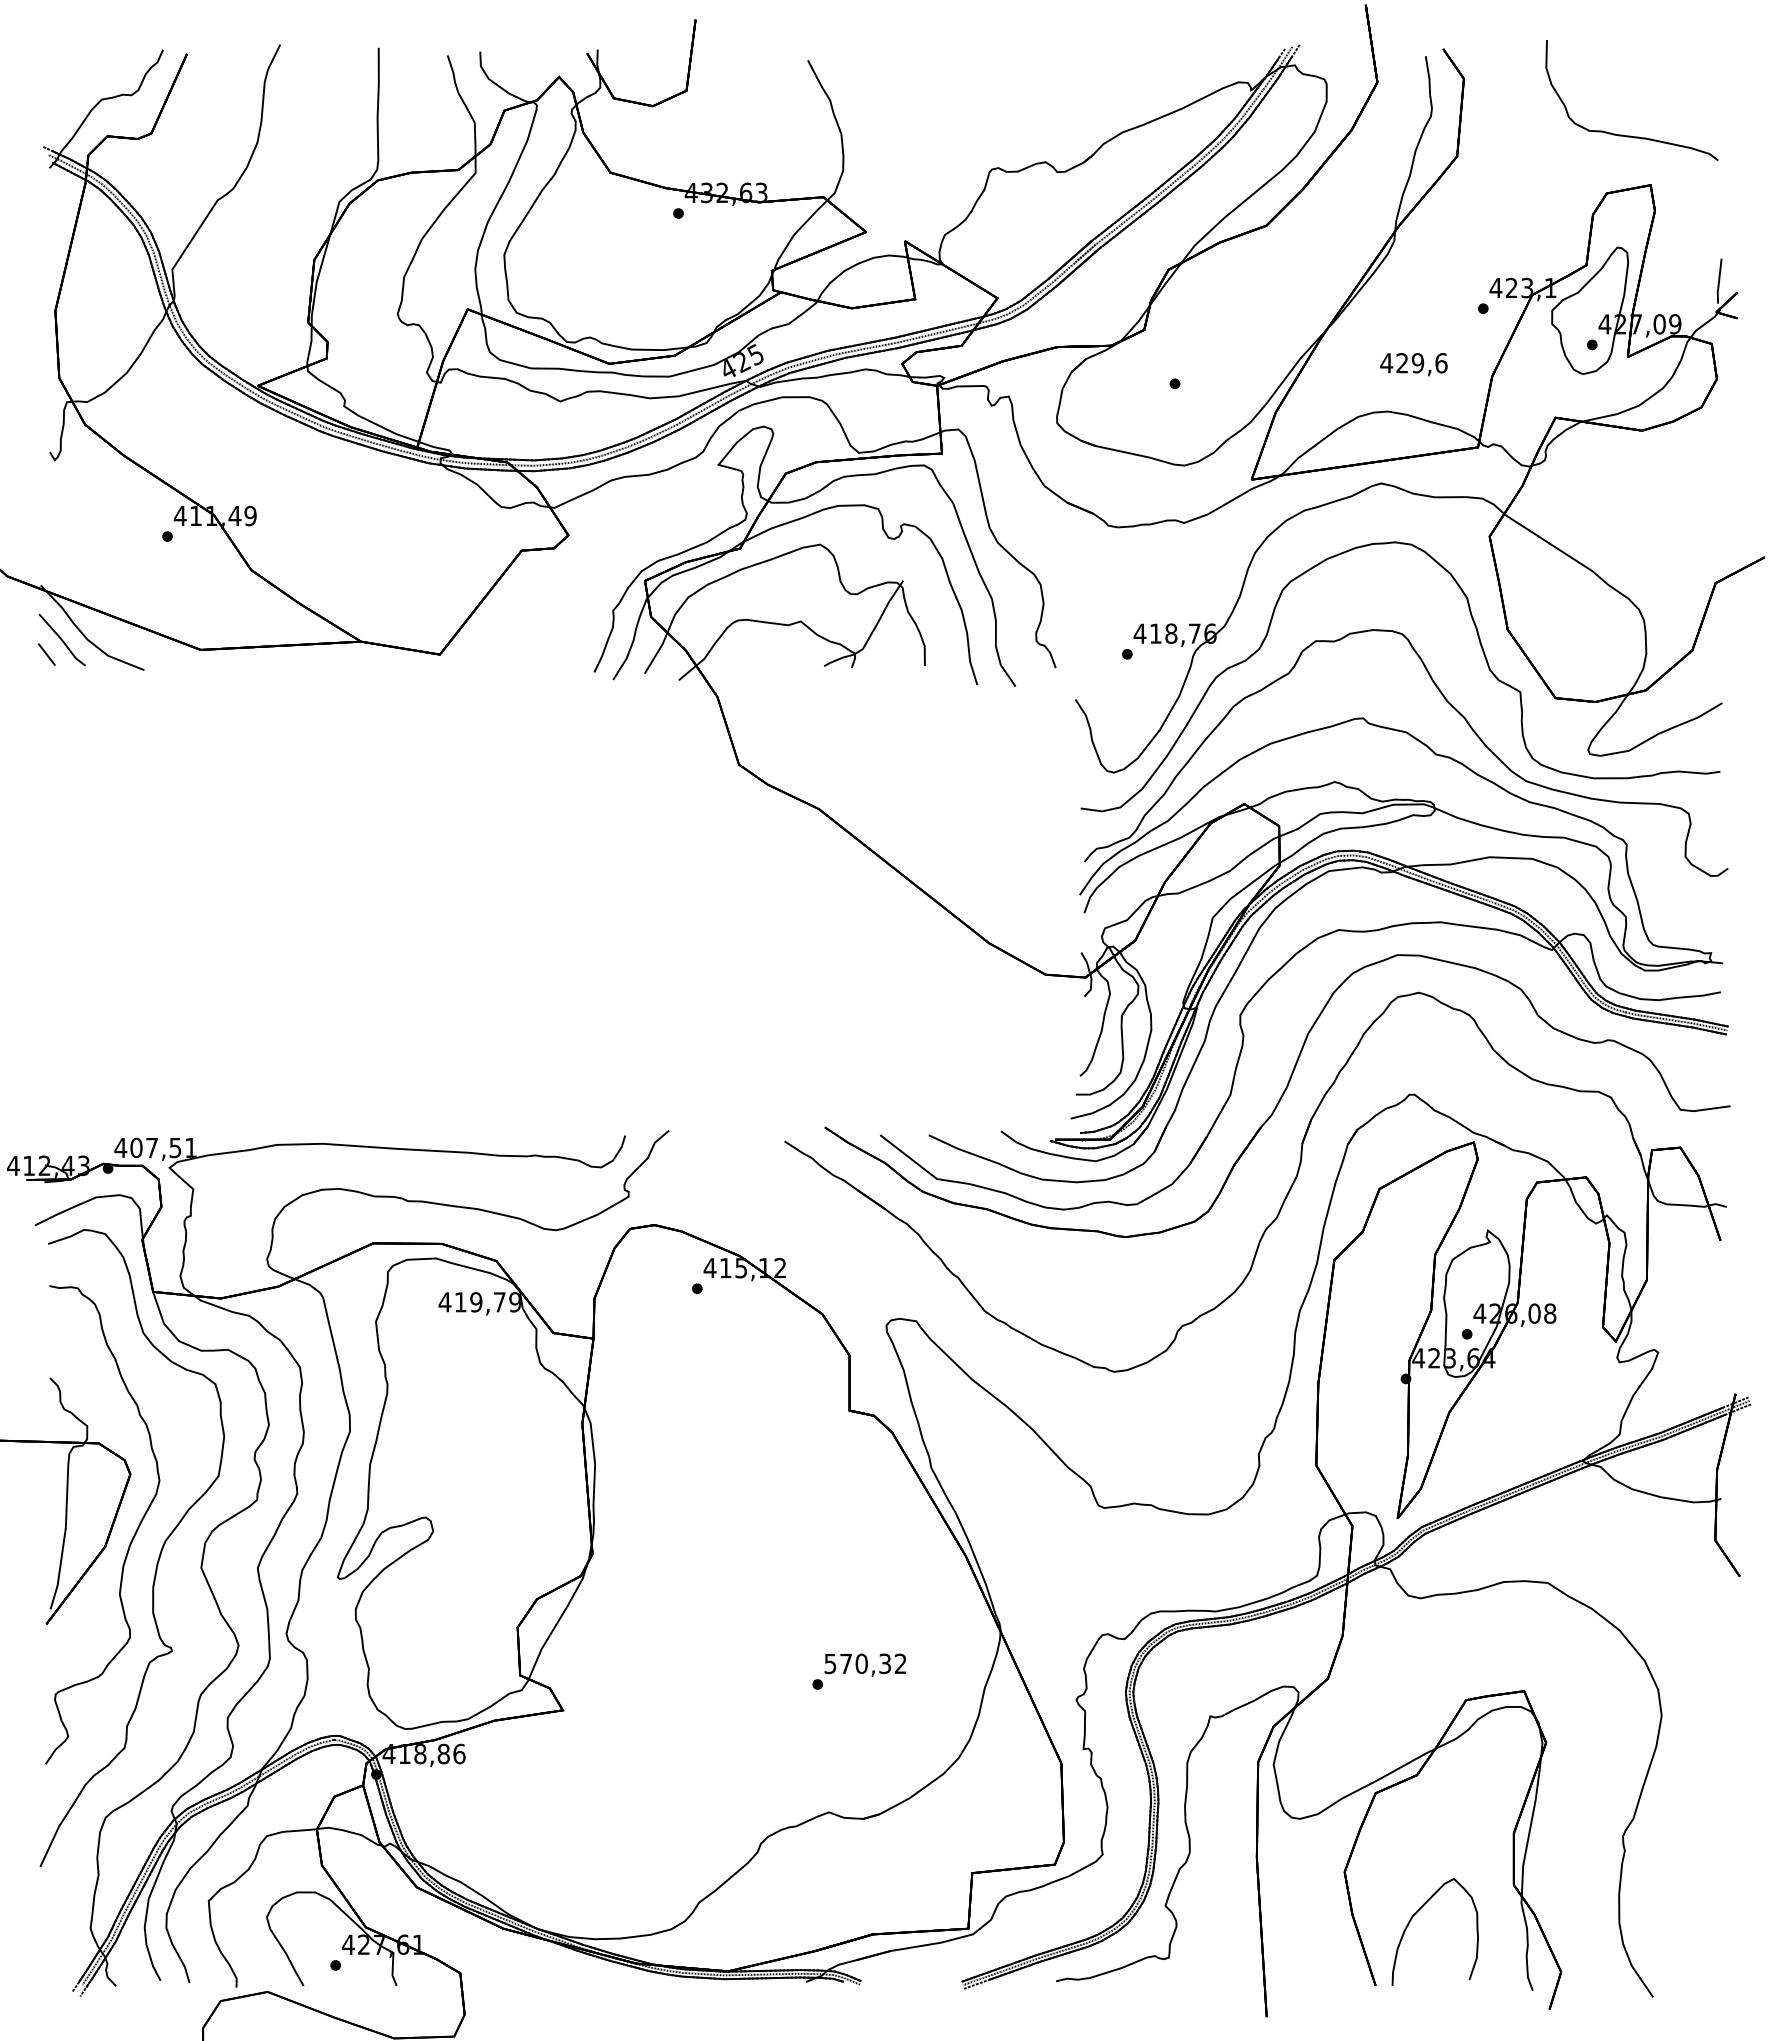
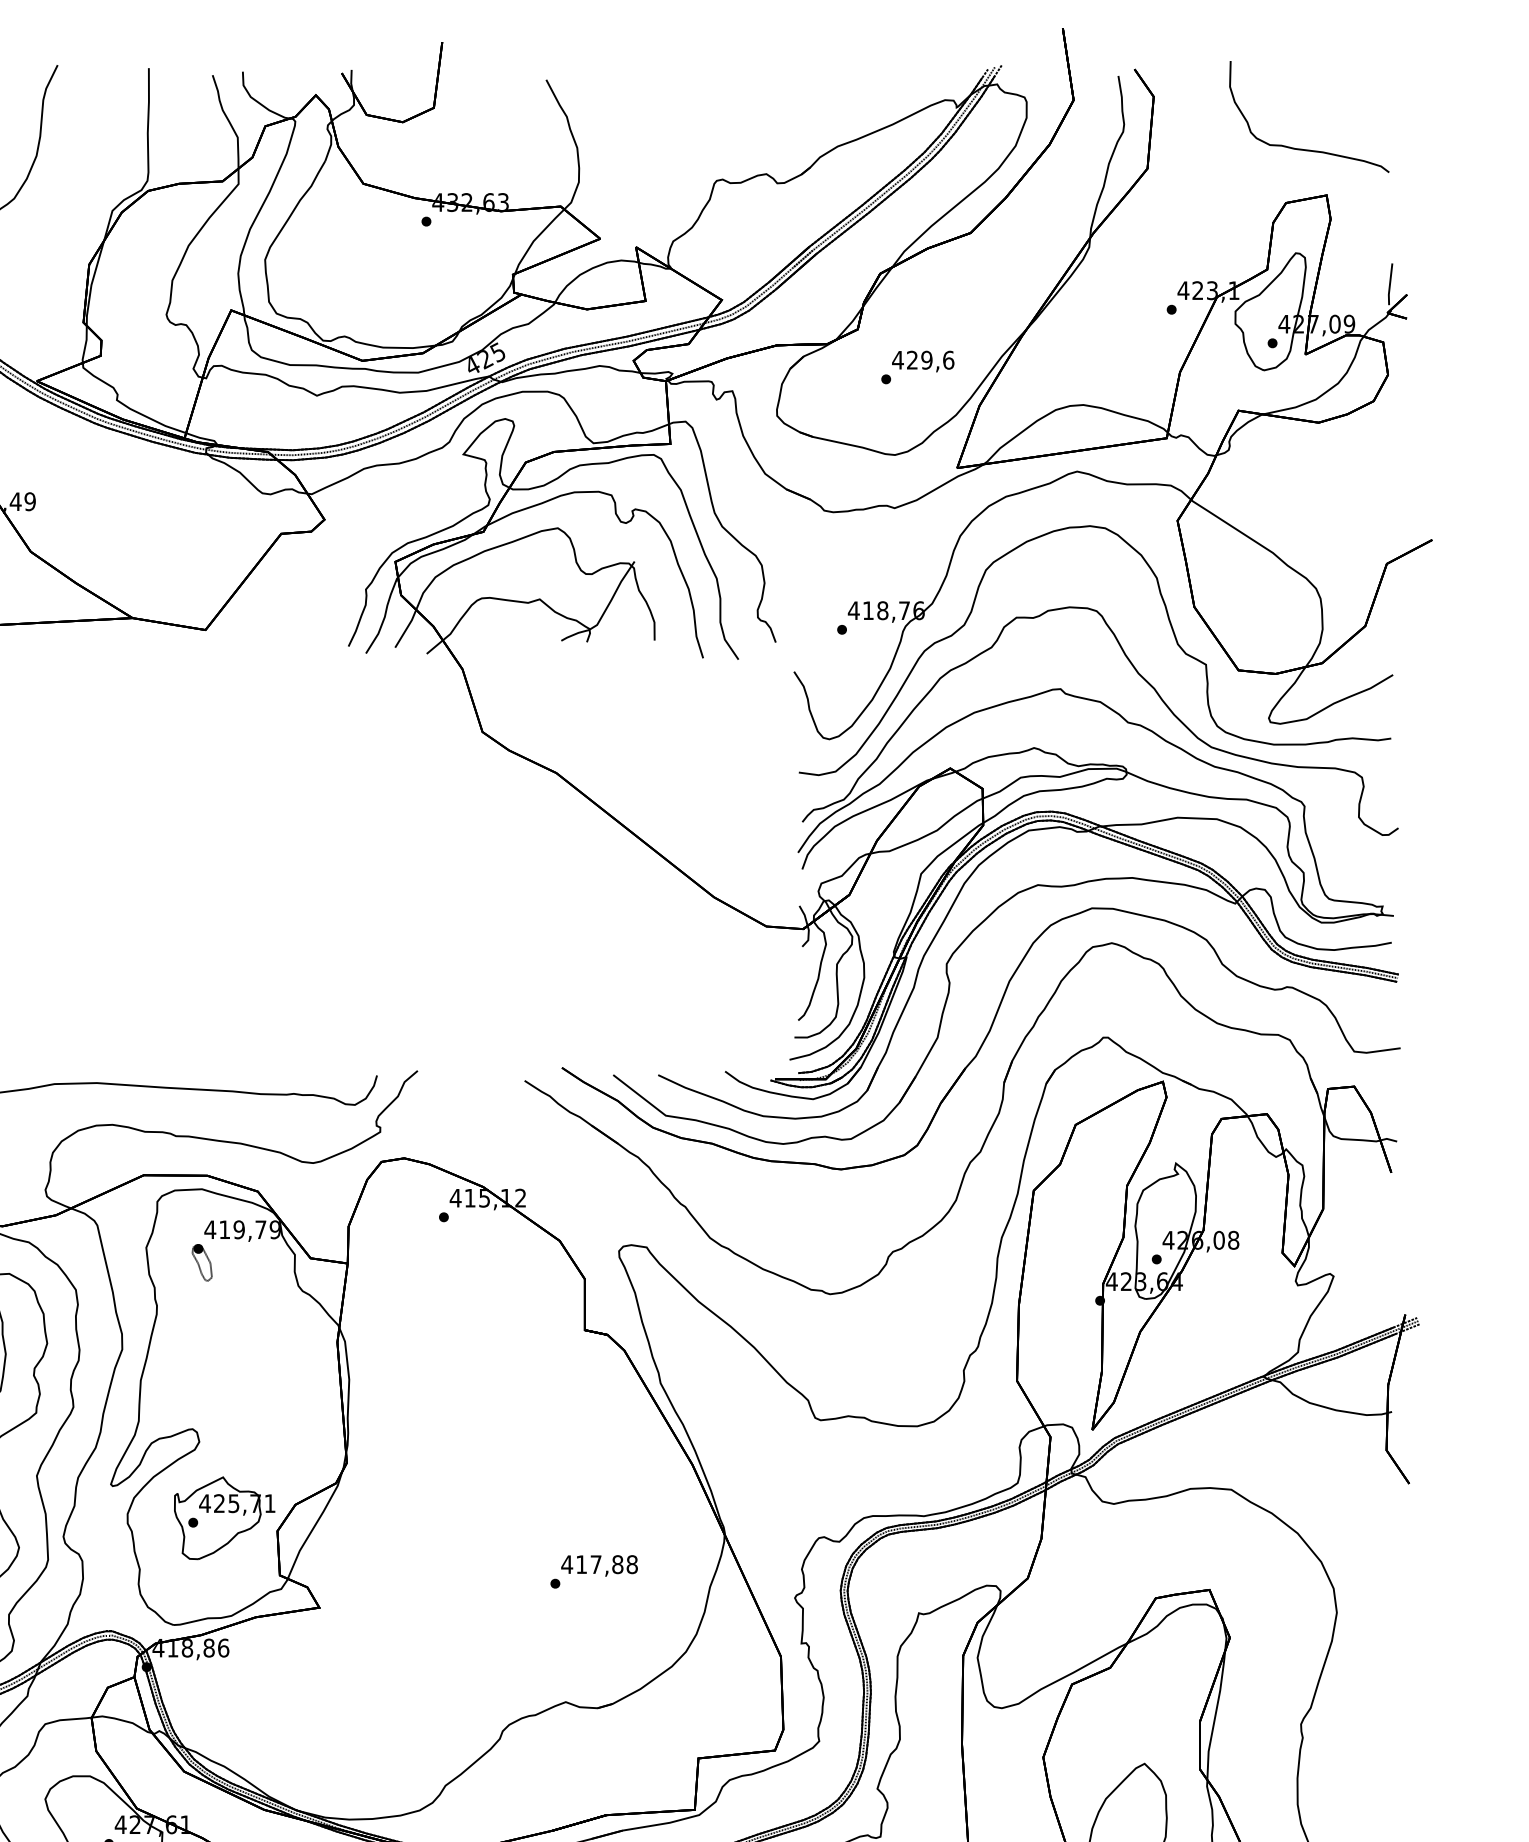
text: (1413, 364) -> (922, 361), moved
part: (436, 1337) -> (202, 1262), added
part: (460, 1613) -> (224, 1518), added
text: (865, 1663) -> (599, 1564), 570,32 -> 417,88

